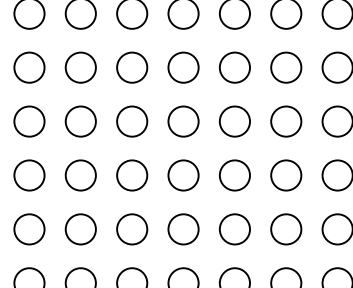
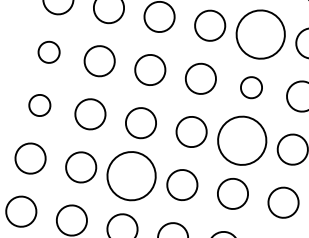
circle: (234, 67) -> (260, 34), size x1.6
circle: (29, 121) -> (49, 52), size x0.7
circle: (234, 121) -> (251, 87), size x0.7
circle: (29, 175) -> (39, 105), size x0.7
circle: (234, 175) -> (241, 140), size x1.6
circle: (132, 229) -> (132, 176), size x1.6

